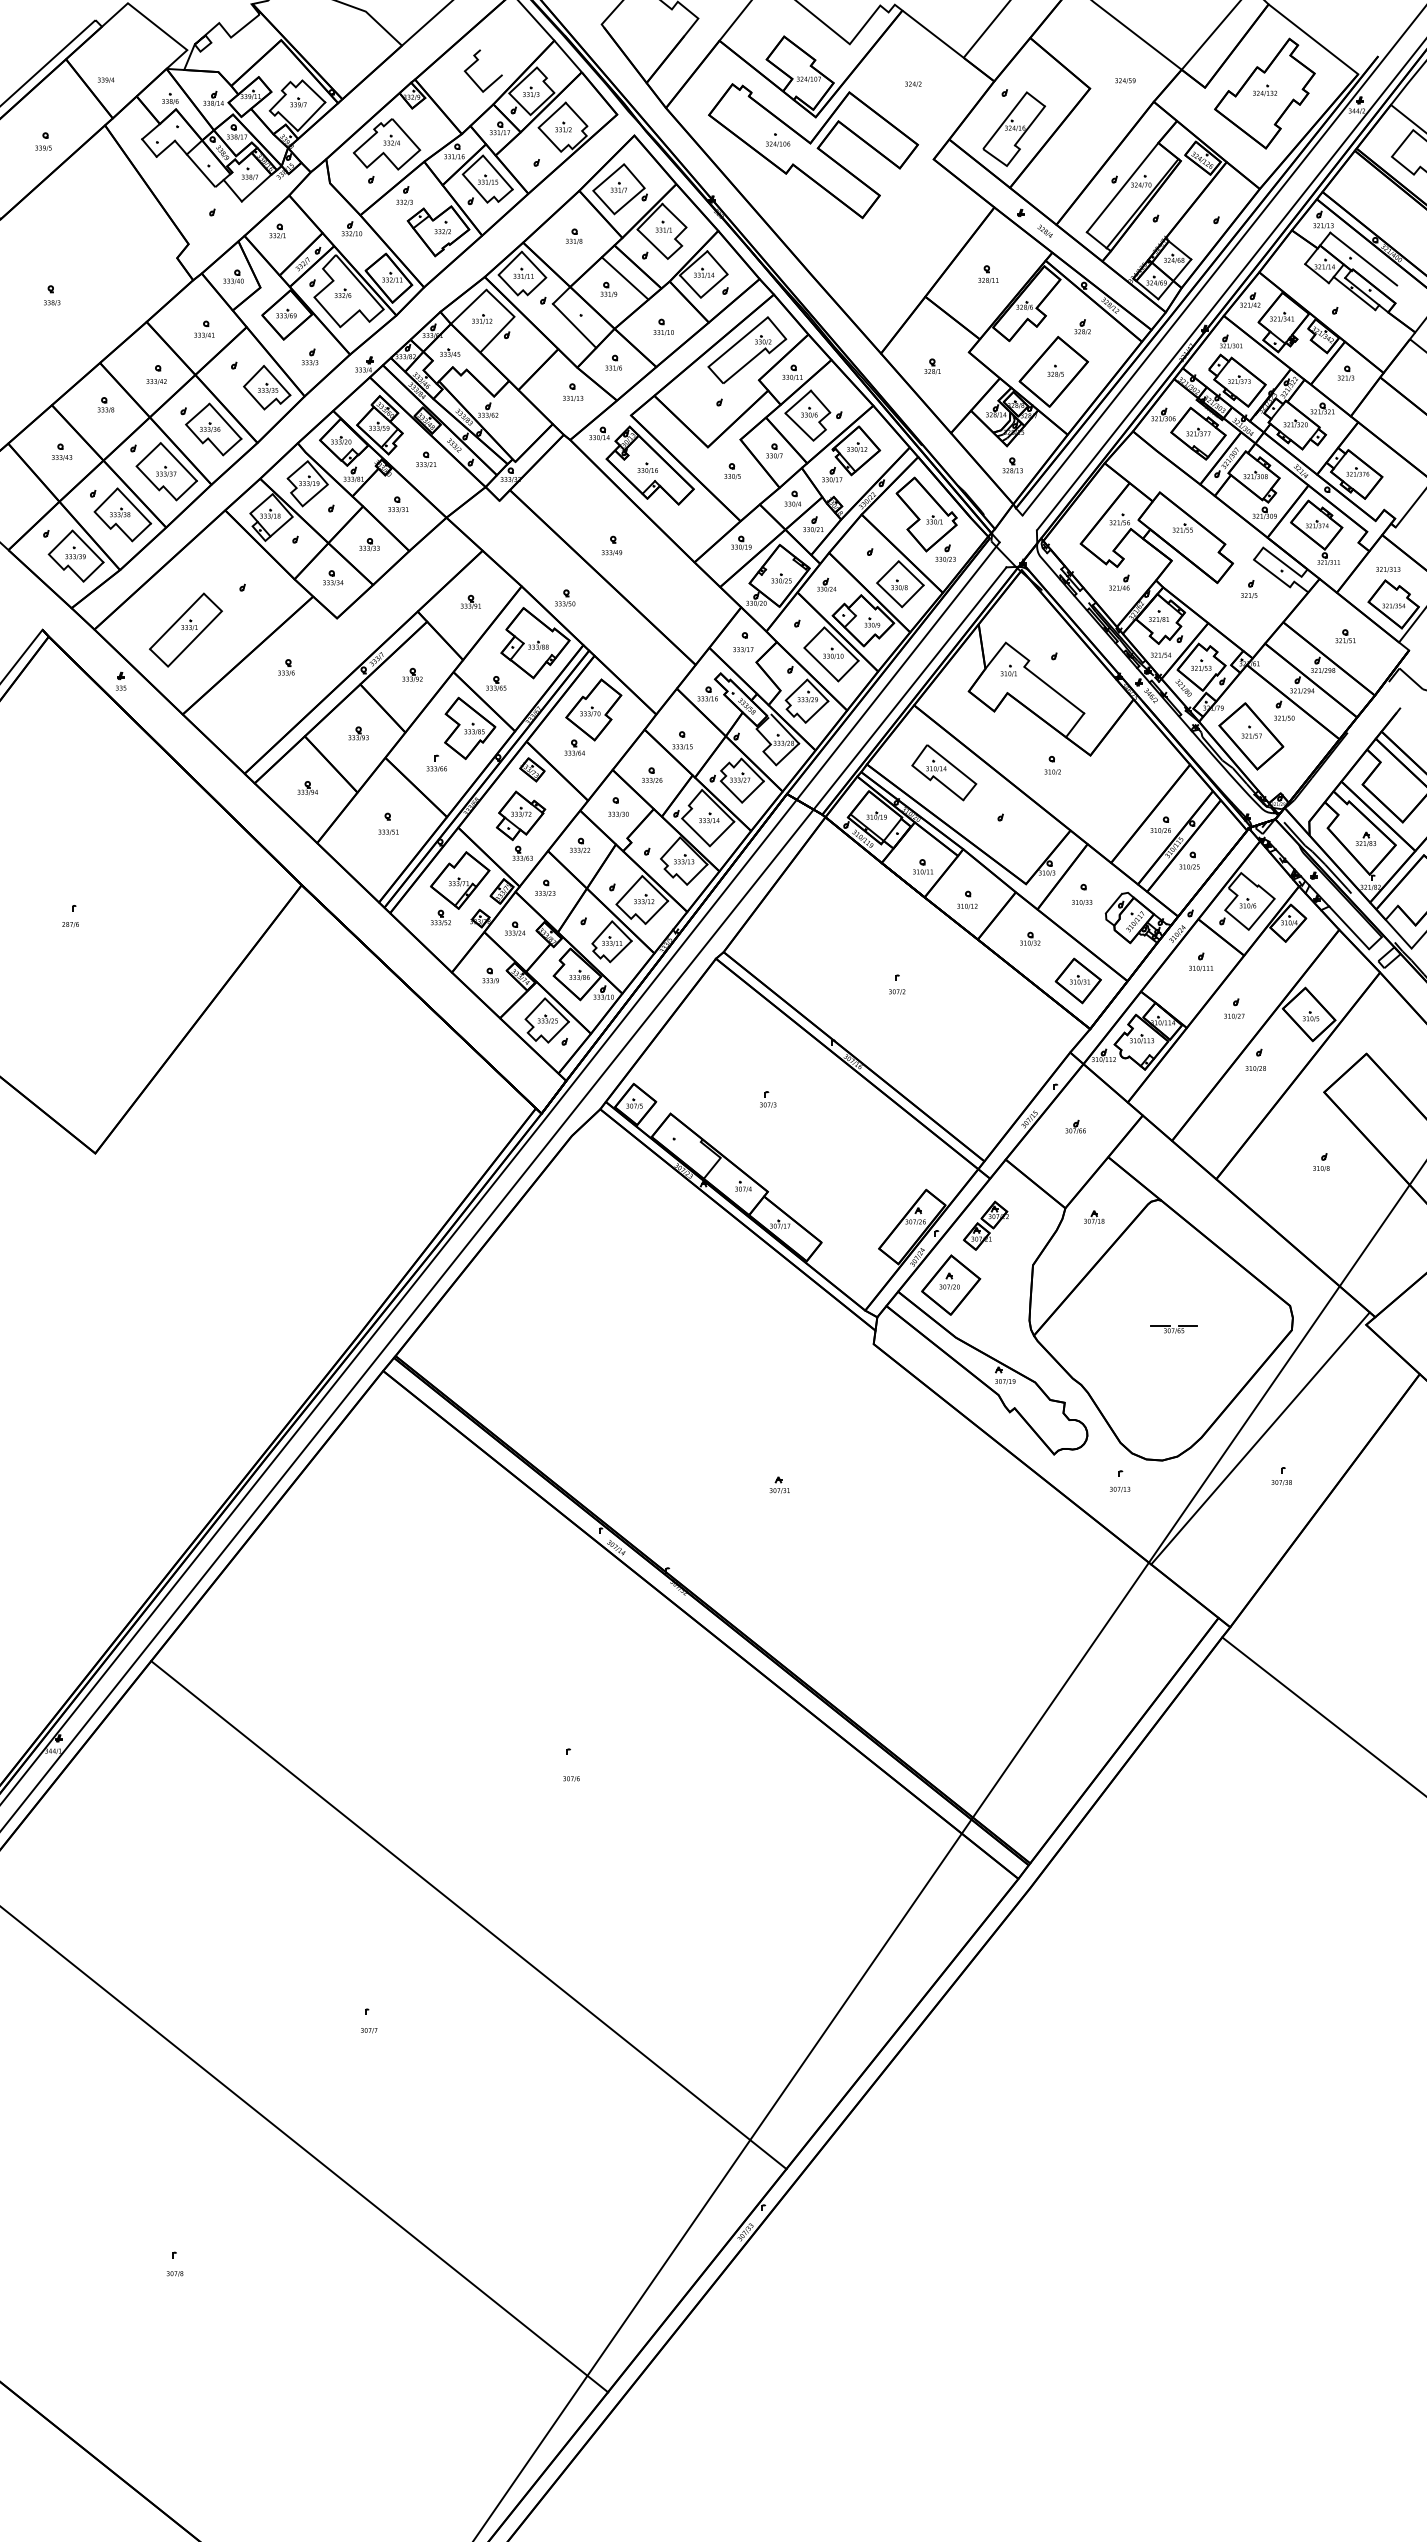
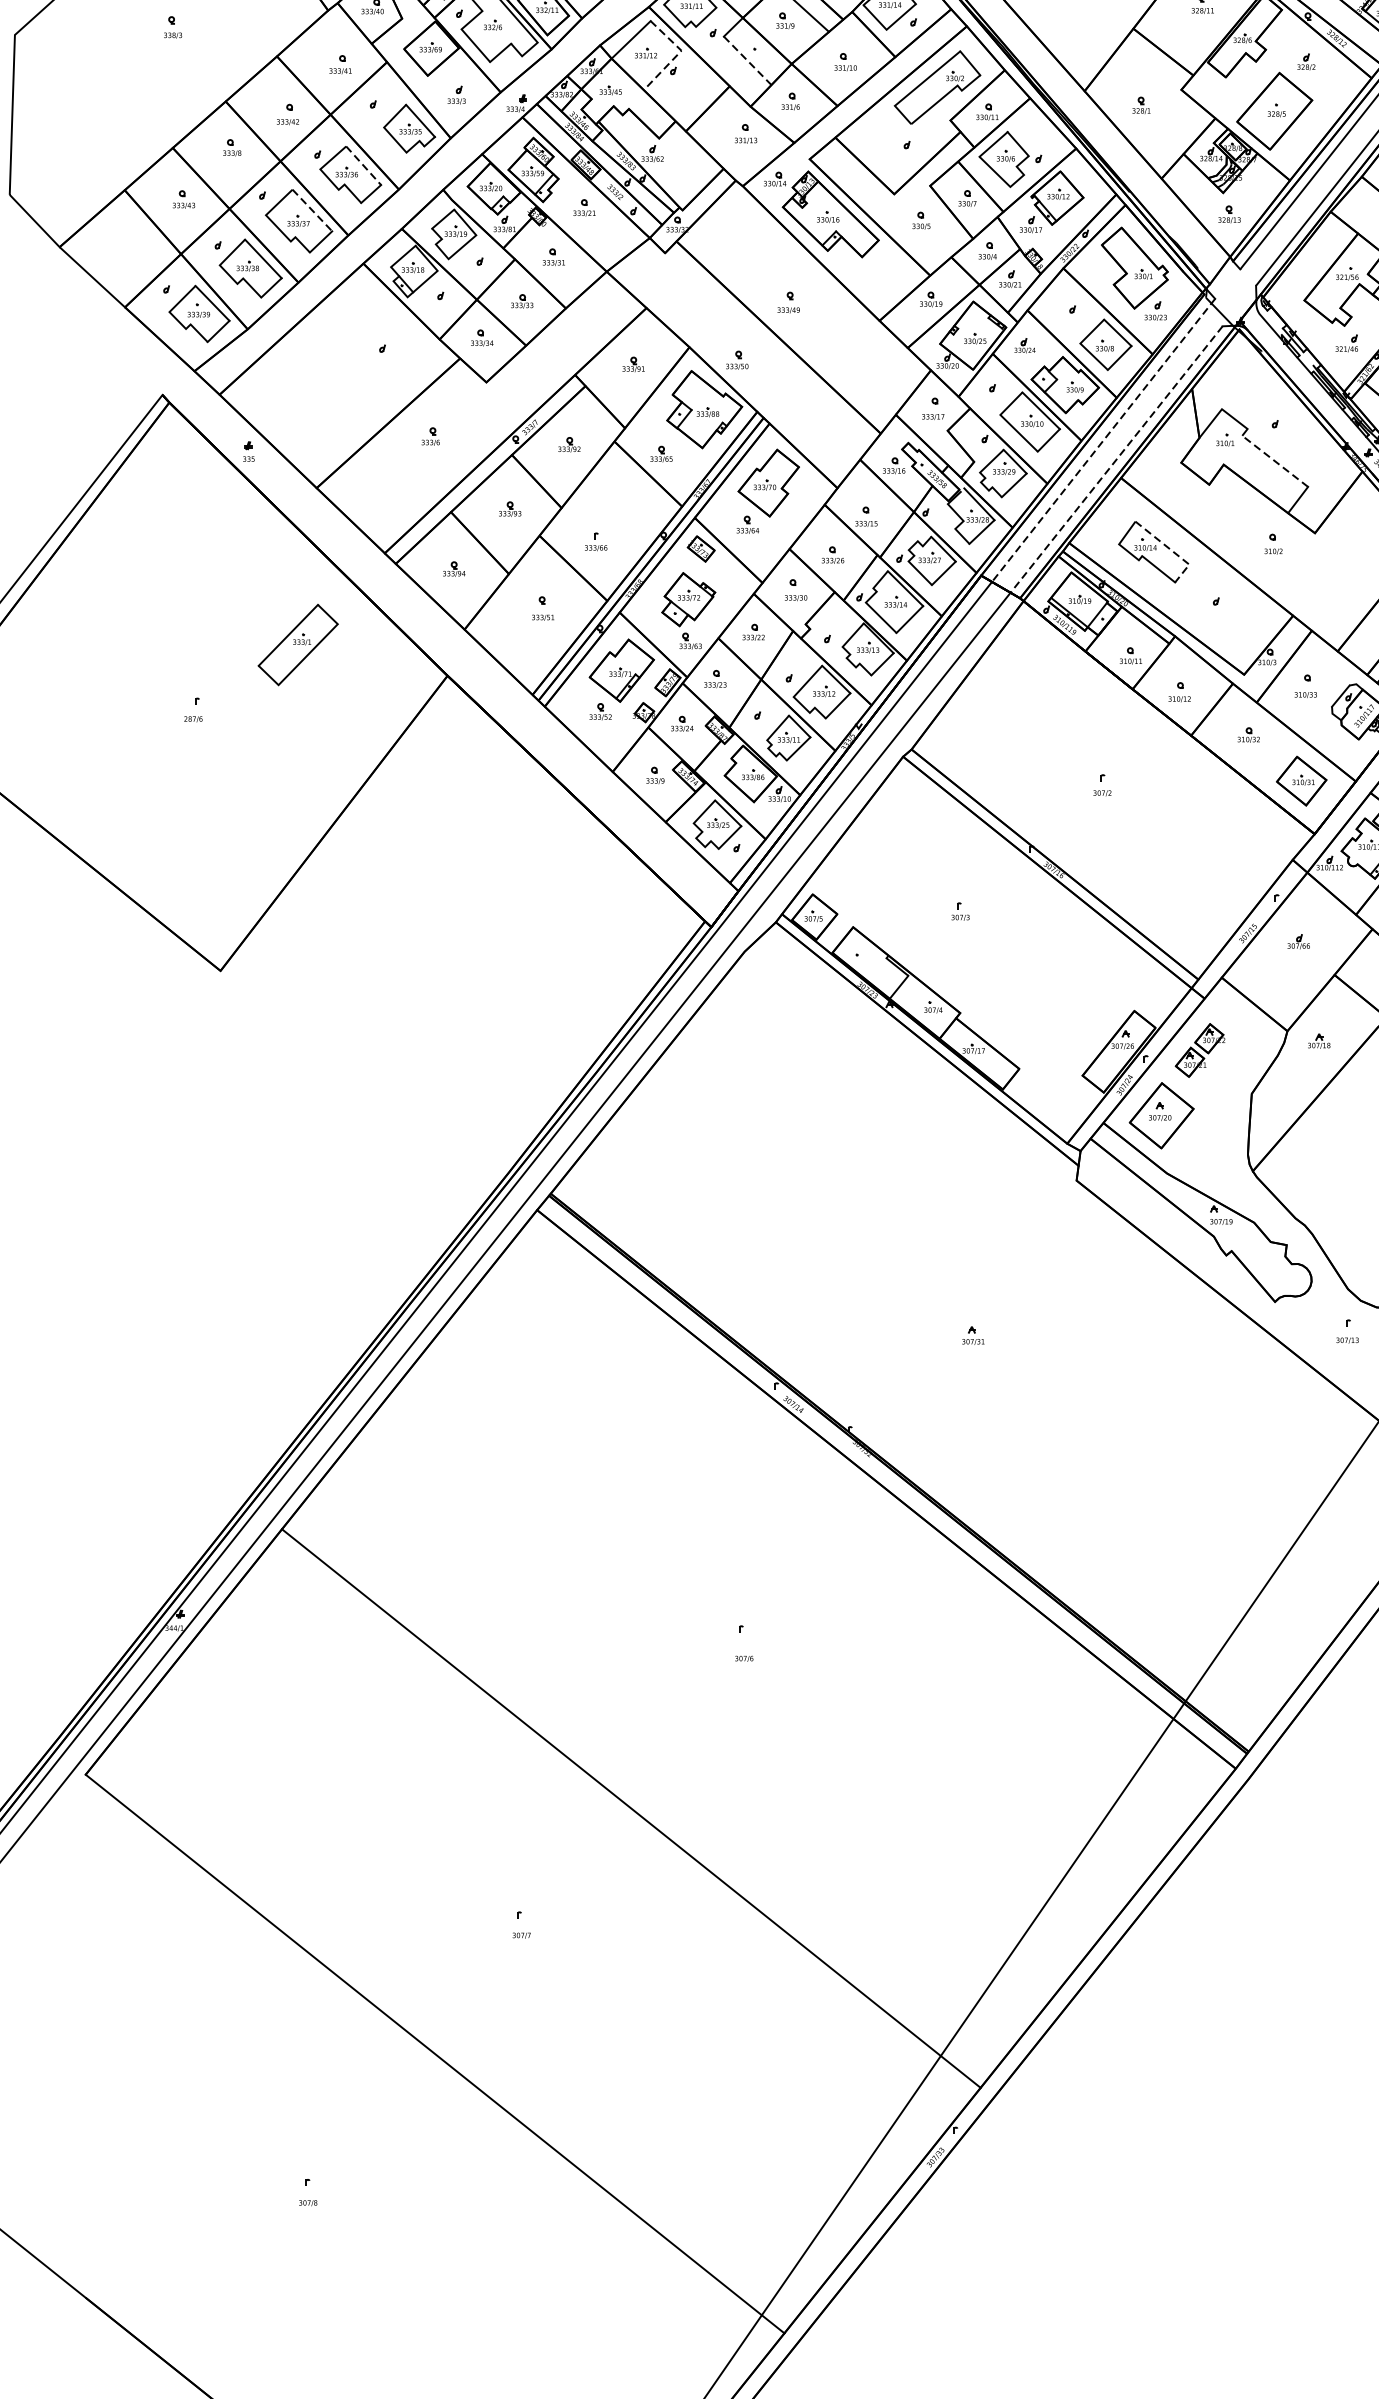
line: (511, 320) -> (678, 54), solid -> dashed
line: (574, 325) -> (747, 60), solid -> dashed
line: (225, 421) -> (363, 165), solid -> dashed
line: (179, 462) -> (313, 210), solid -> dashed
part: (185, 629) -> (297, 644), moved
line: (898, 671) -> (1103, 440), solid -> dashed
line: (910, 688) -> (1117, 459), solid -> dashed
line: (1054, 690) -> (1275, 461), solid -> dashed
part: (470, 727) -> (633, 502), removed
line: (960, 771) -> (1172, 550), solid -> dashed

